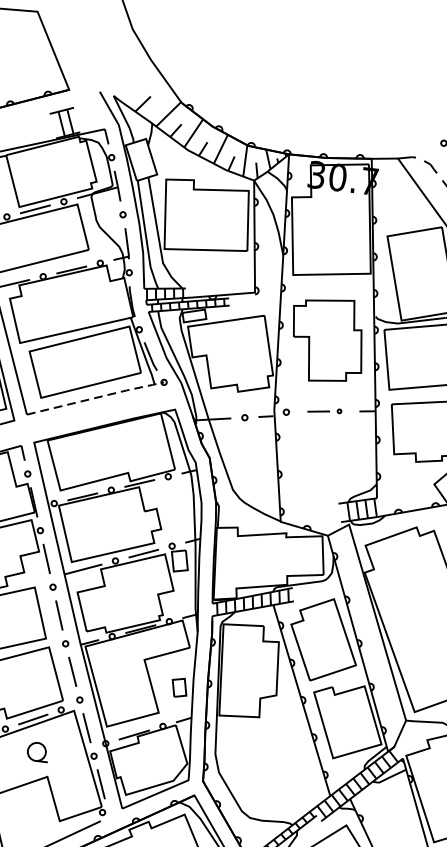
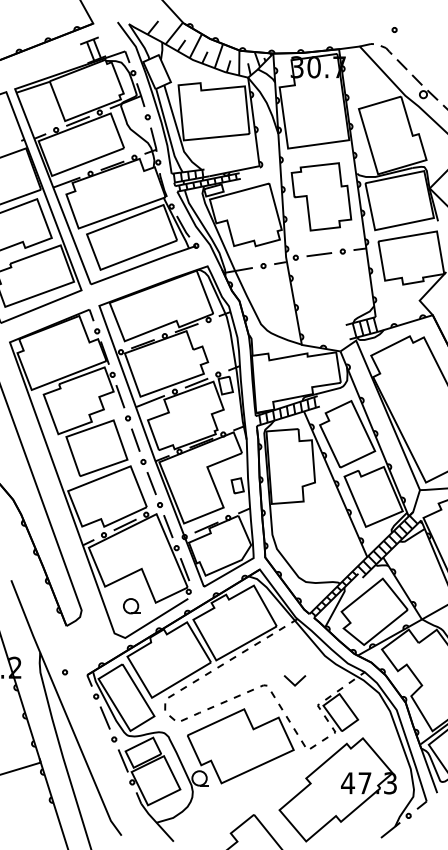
line: (96, 397) -> (144, 264), dashed -> solid
part: (324, 410) -> (325, 252), size x1.43
part: (37, 752) -> (131, 606), moved

